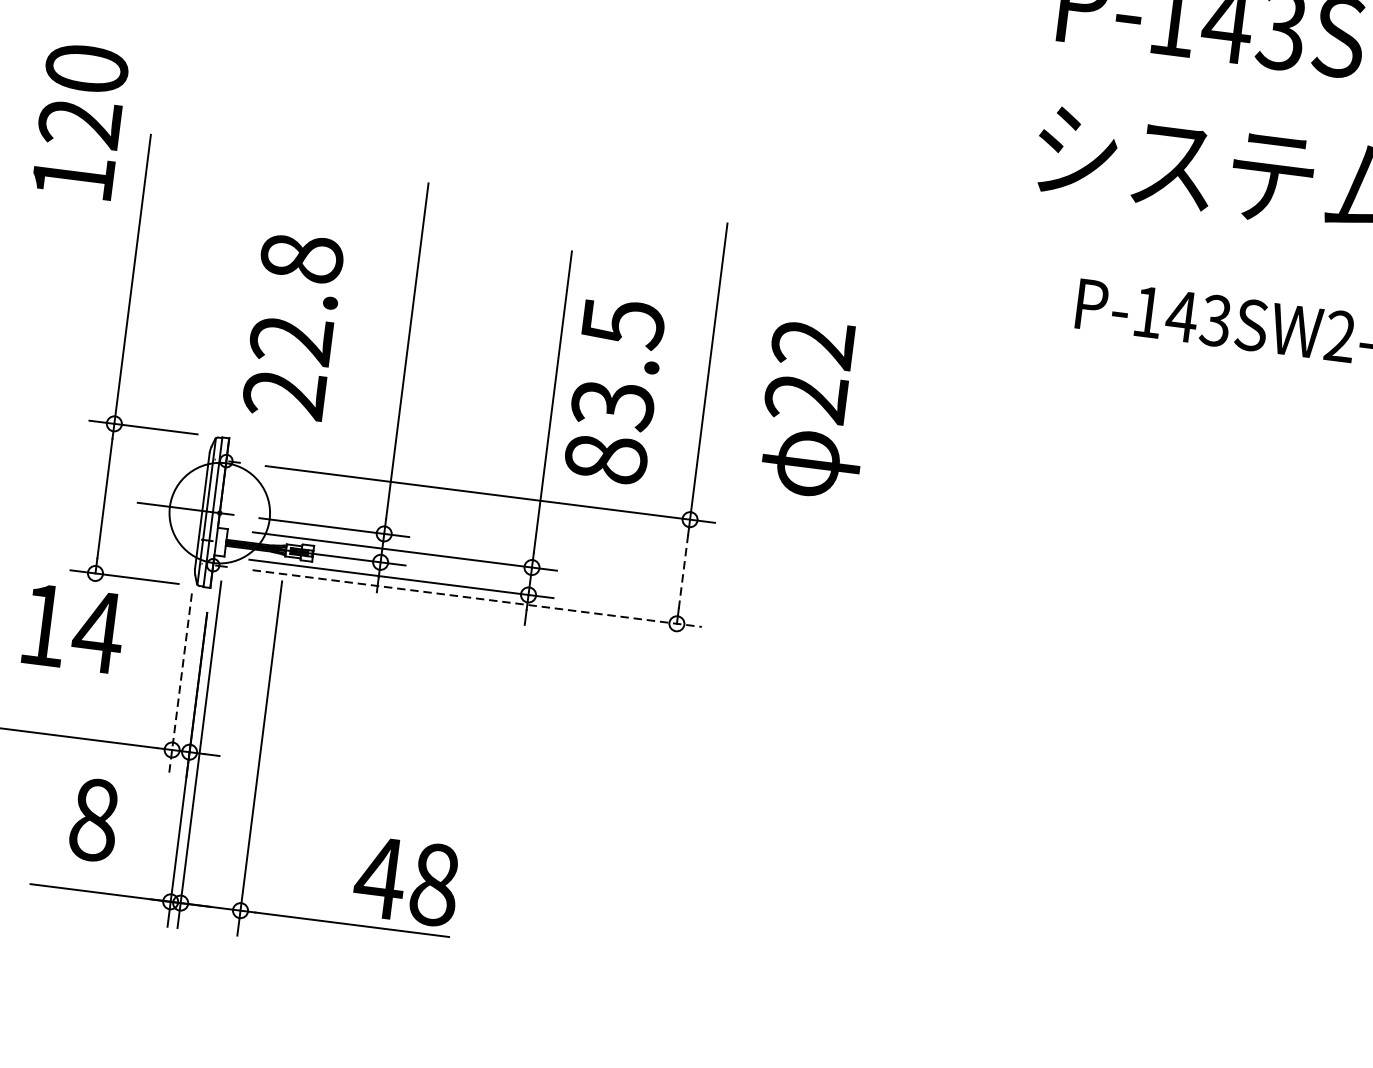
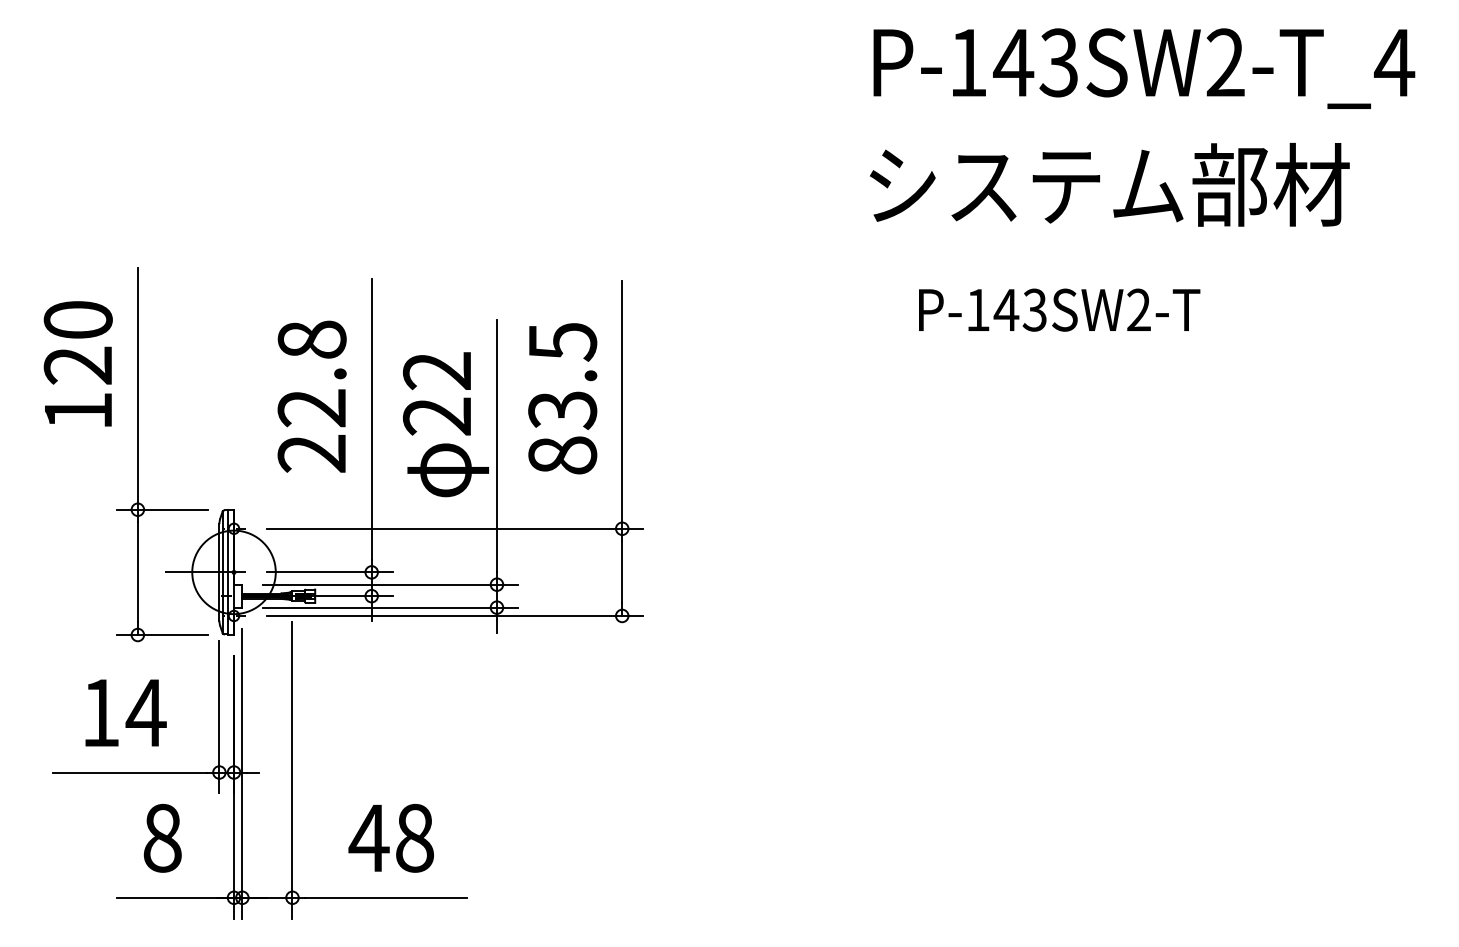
text: (79, 120) -> (77, 363), moved
text: (292, 325) -> (311, 396), moved
text: (614, 390) -> (562, 398), moved
text: (814, 408) -> (445, 424), moved
line: (683, 570) -> (622, 571), dashed -> solid
line: (477, 598) -> (455, 615), dashed -> solid
text: (73, 628) -> (125, 712), moved
line: (180, 684) -> (219, 717), dashed -> solid
text: (405, 881) -> (390, 838), moved

